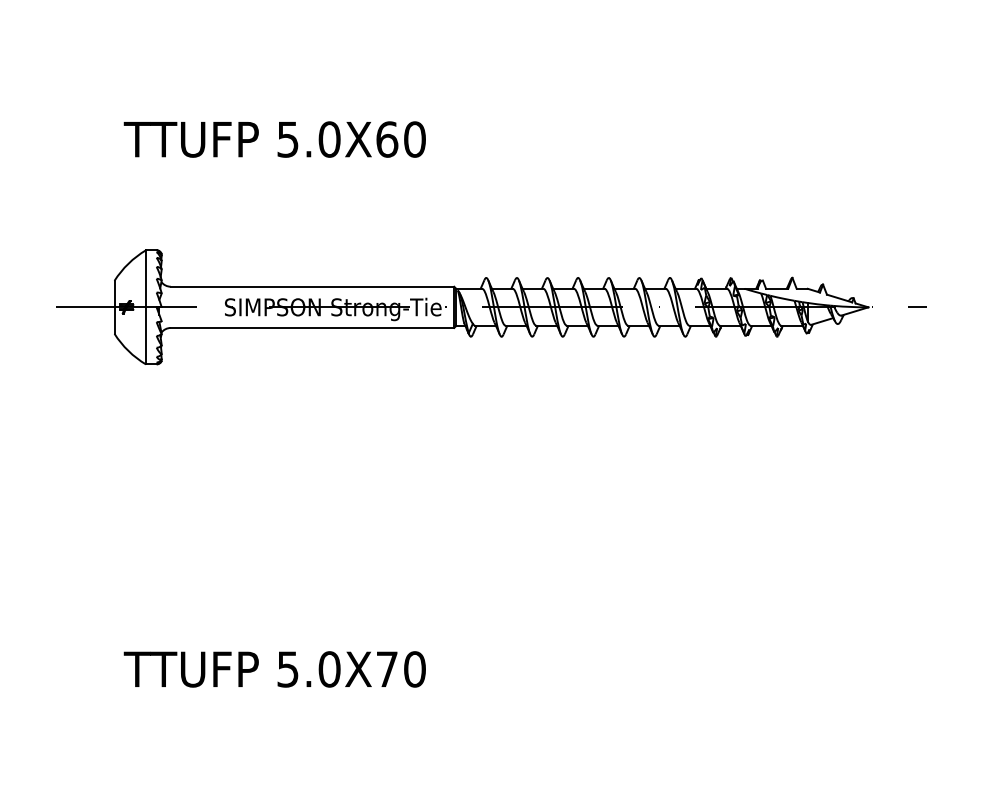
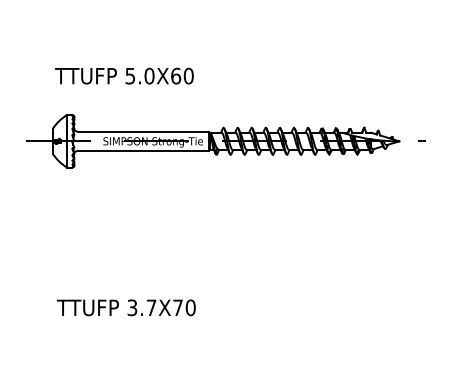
text: (275, 138) -> (124, 75), moved
text: (309, 668) -> (142, 307), 5.0X70 -> 3.7X70

